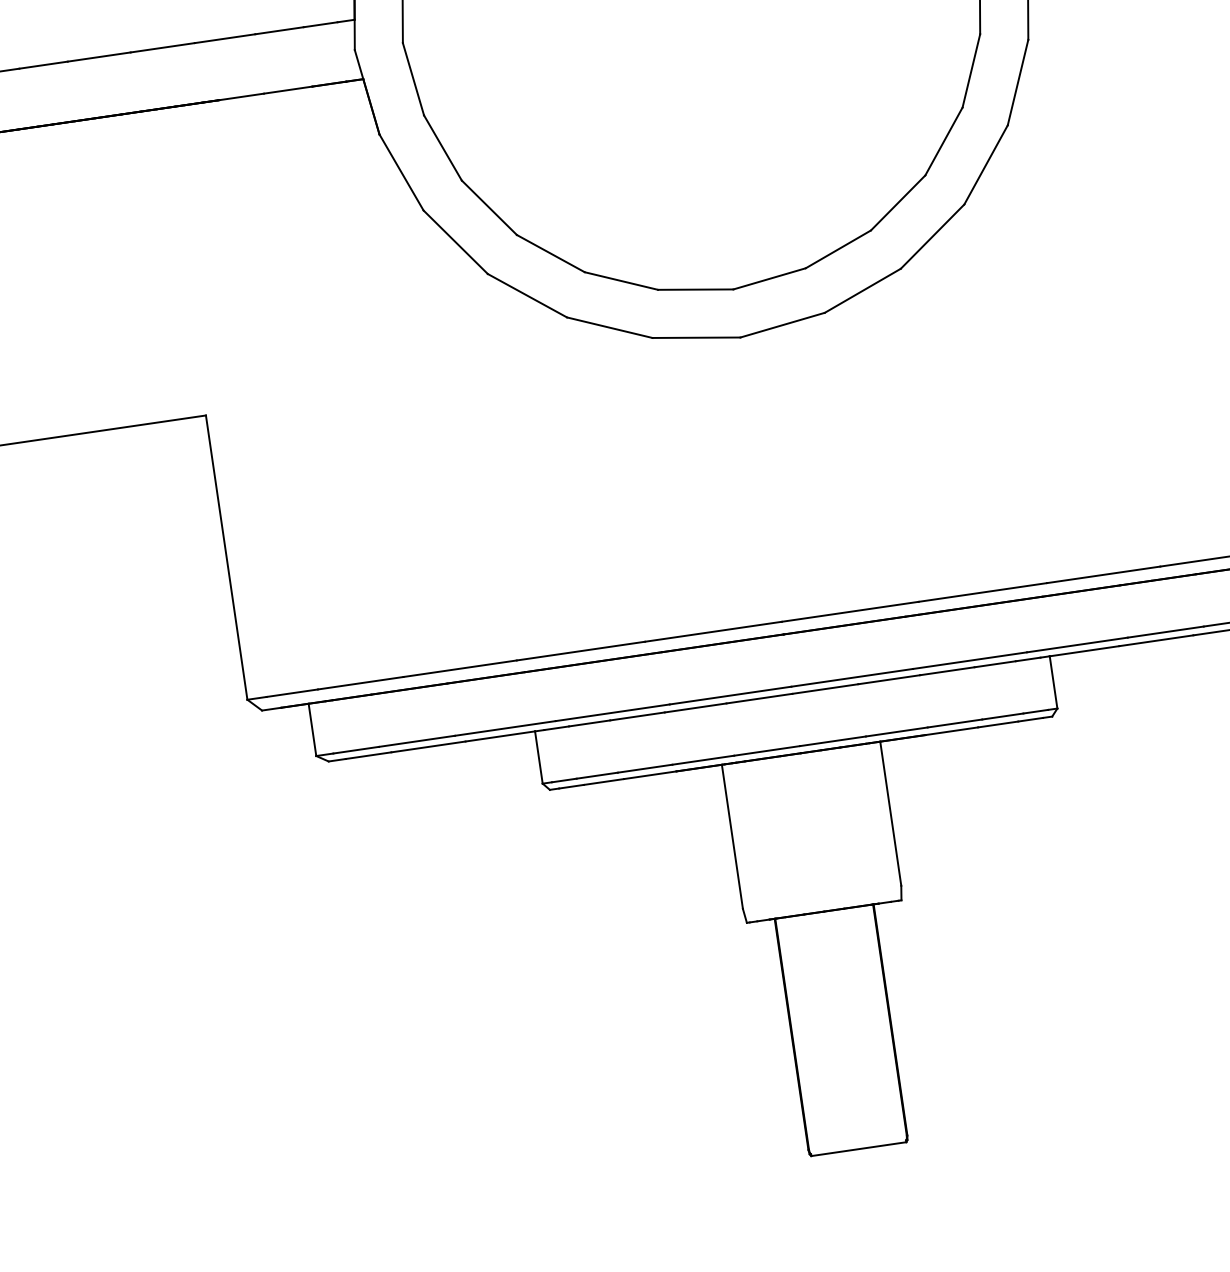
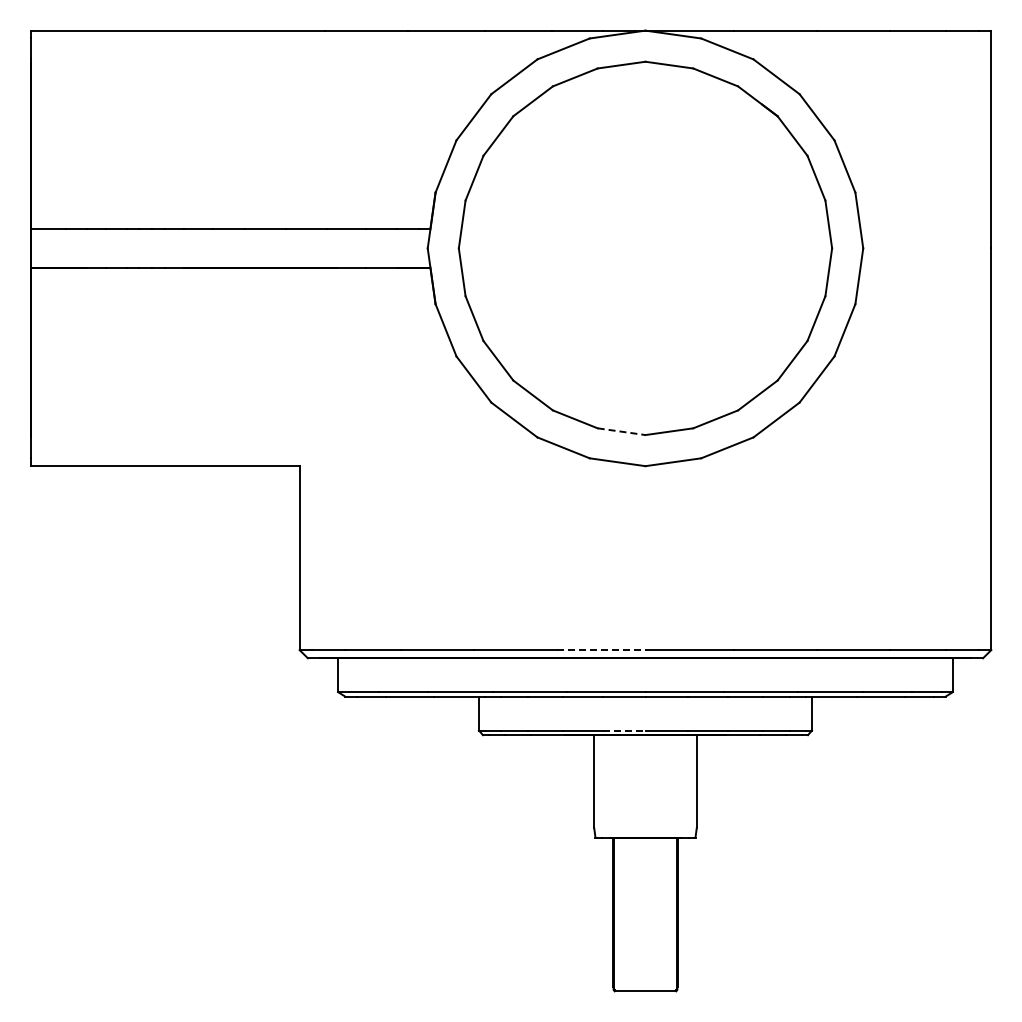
line: (697, 289) -> (622, 431), solid -> dashed
line: (714, 632) -> (601, 650), solid -> dashed
line: (767, 750) -> (624, 730), solid -> dashed

